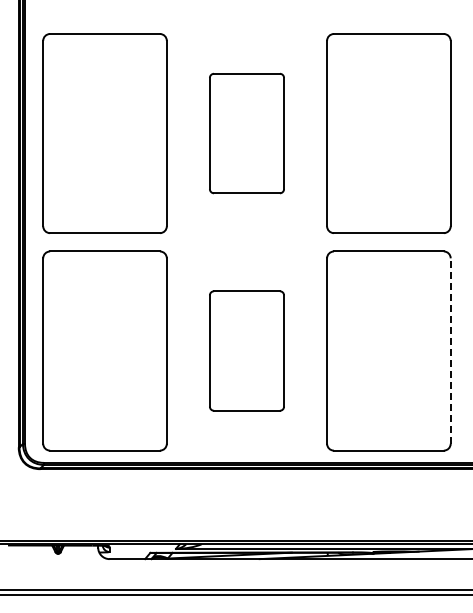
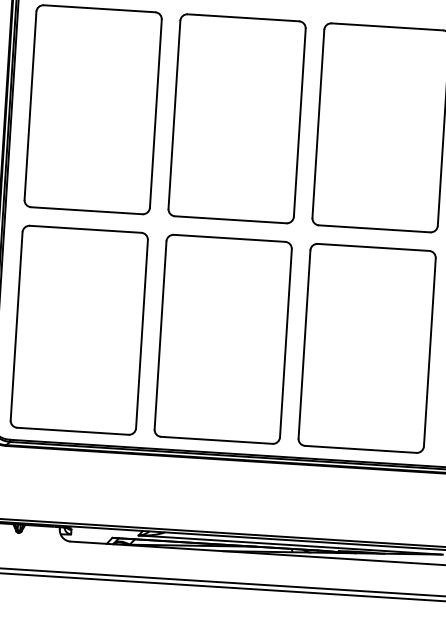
part: (246, 133) -> (236, 118), size x1.67
part: (246, 350) -> (222, 338), size x1.67
line: (450, 351) -> (429, 352), dashed -> solid

